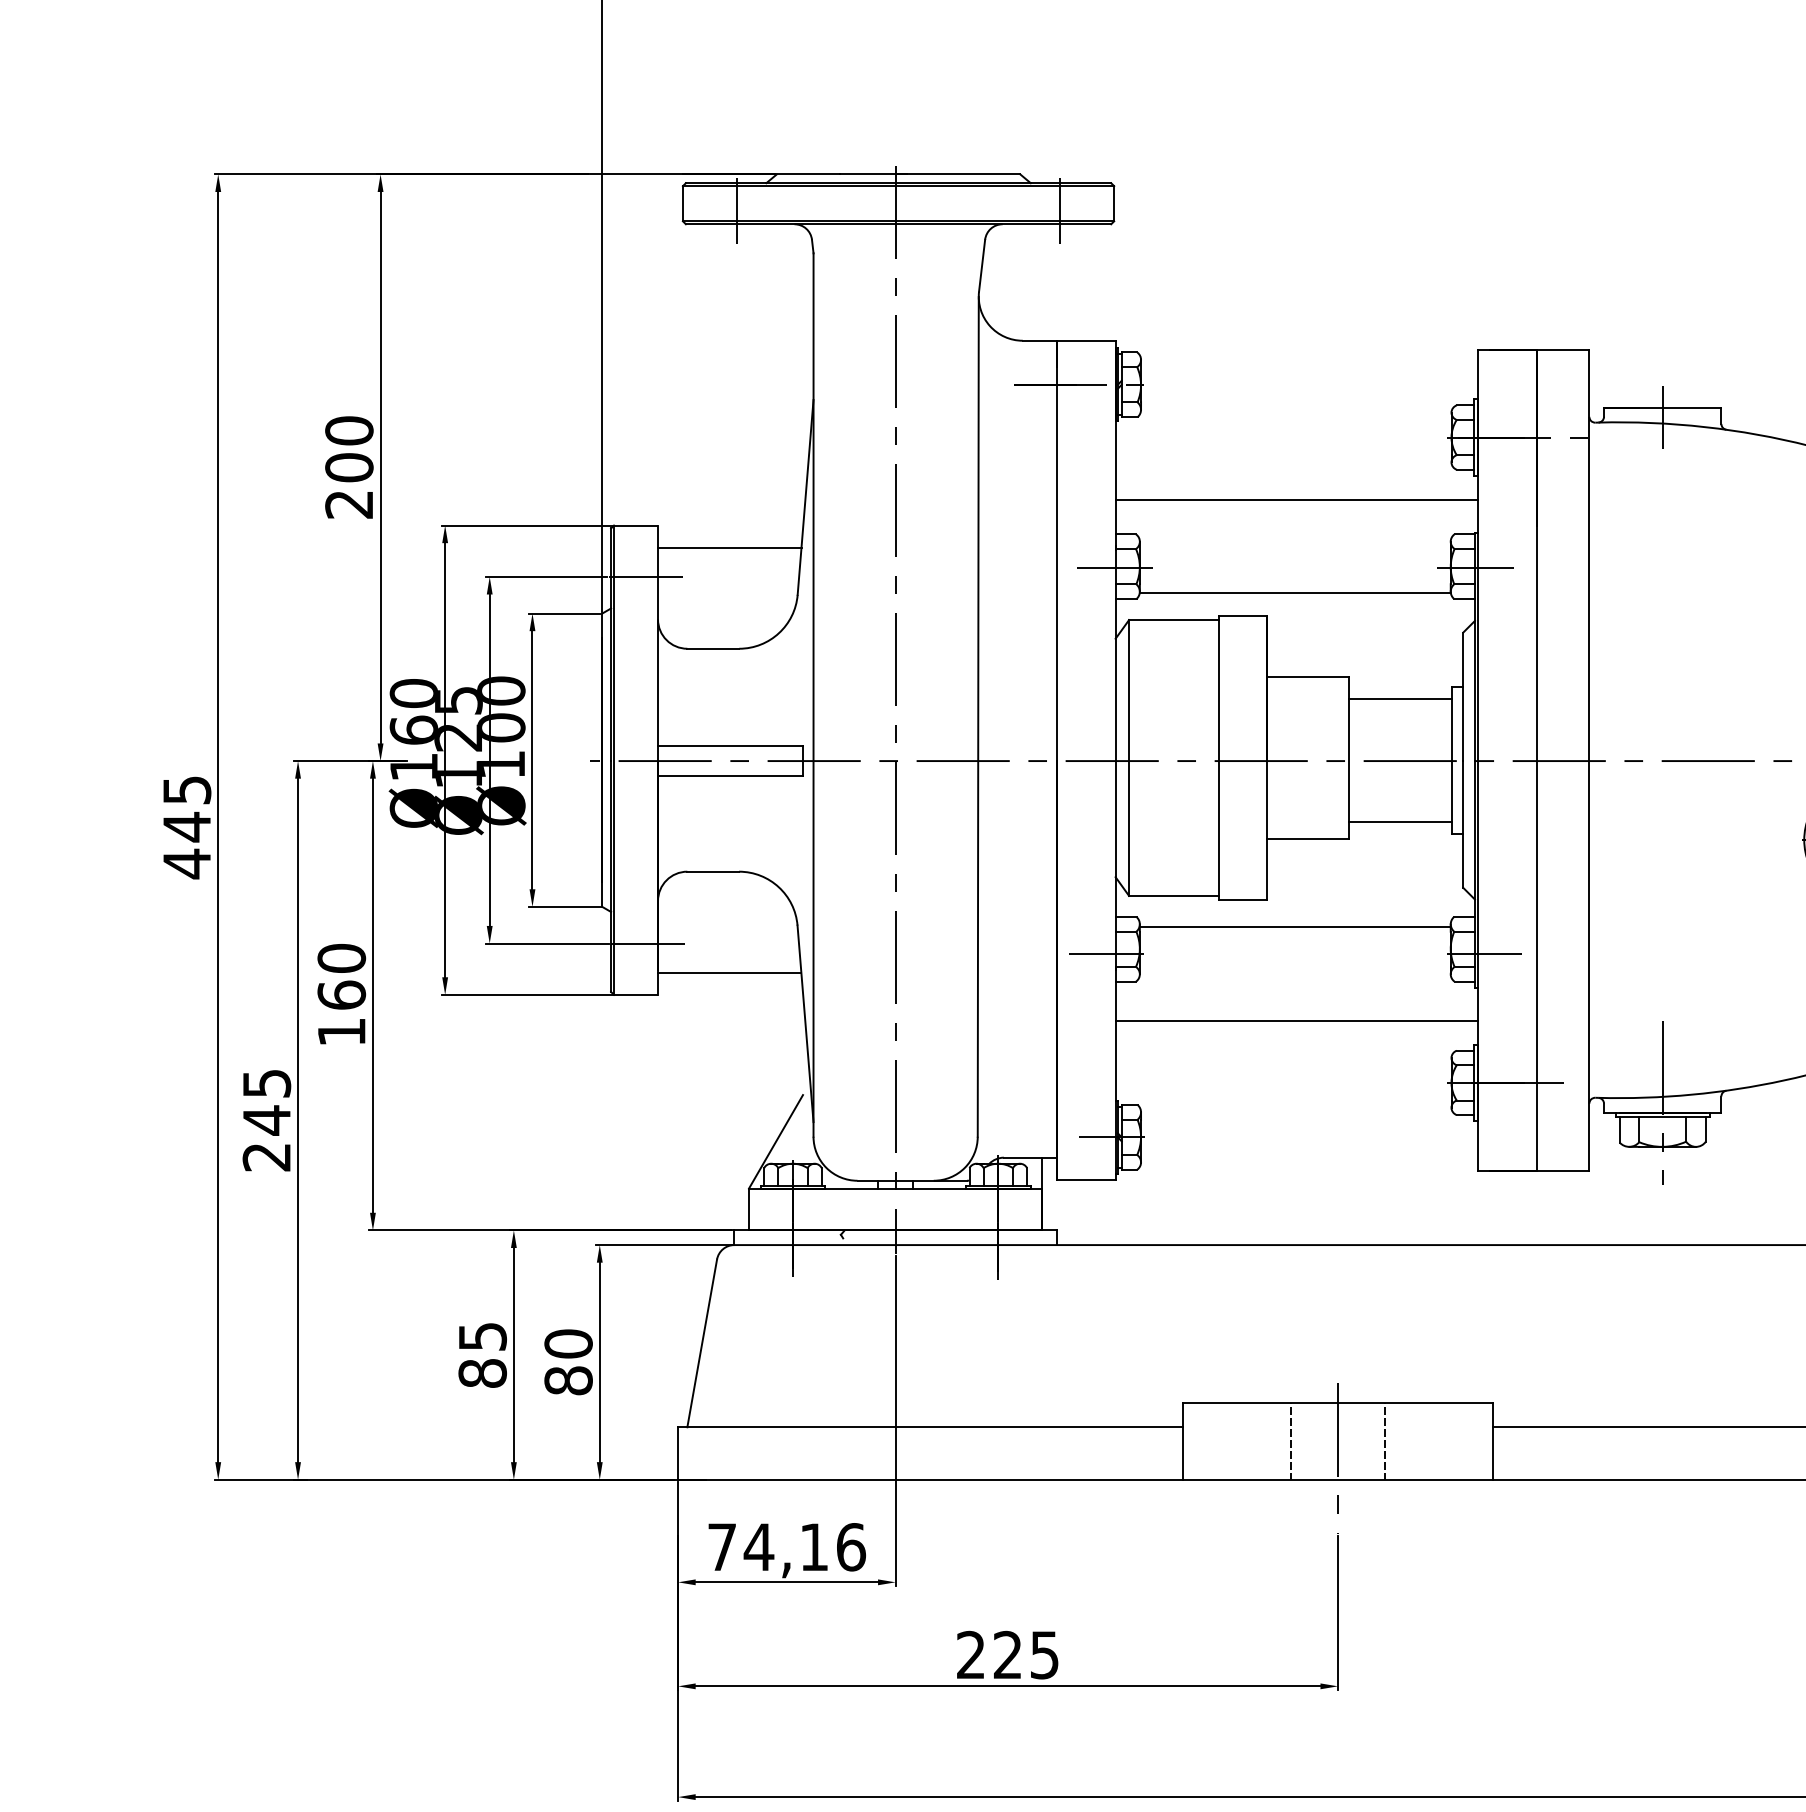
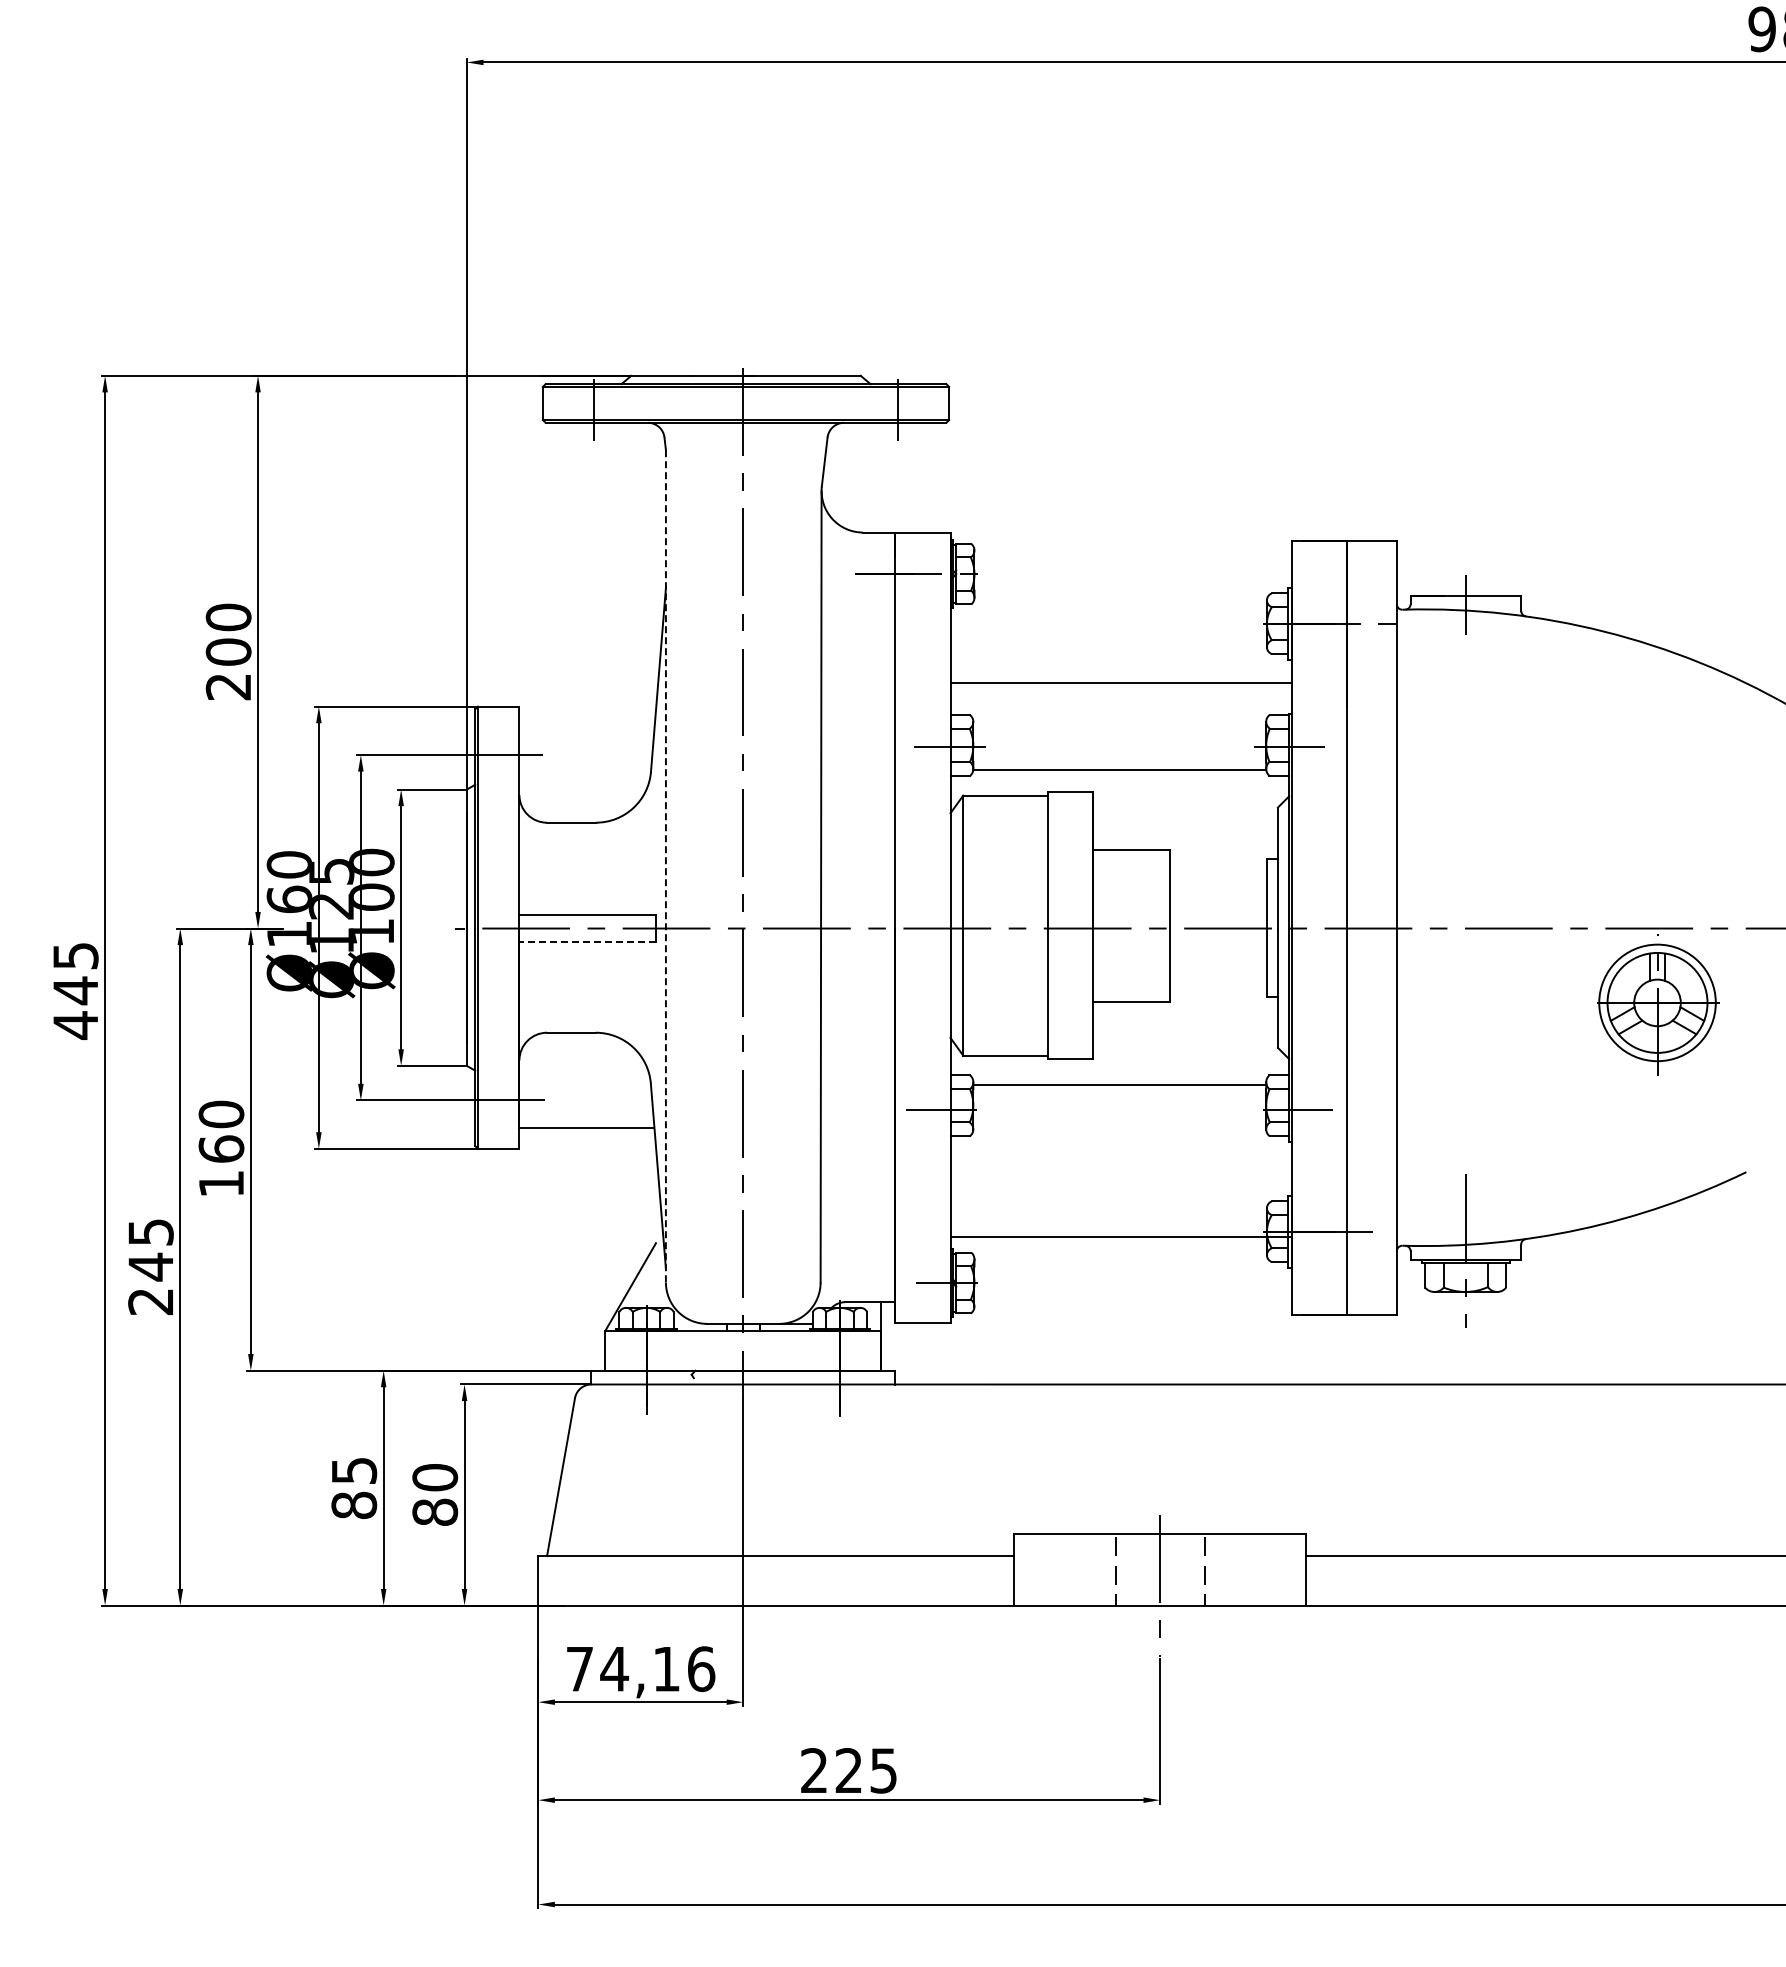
line: (729, 547) -> (586, 727), removed
line: (813, 695) -> (665, 866), solid -> dashed
line: (1400, 698) -> (1218, 869), removed
line: (730, 775) -> (587, 942), solid -> dashed
line: (1400, 821) -> (1218, 985), removed
line: (1296, 1020) -> (1120, 1236), moved

